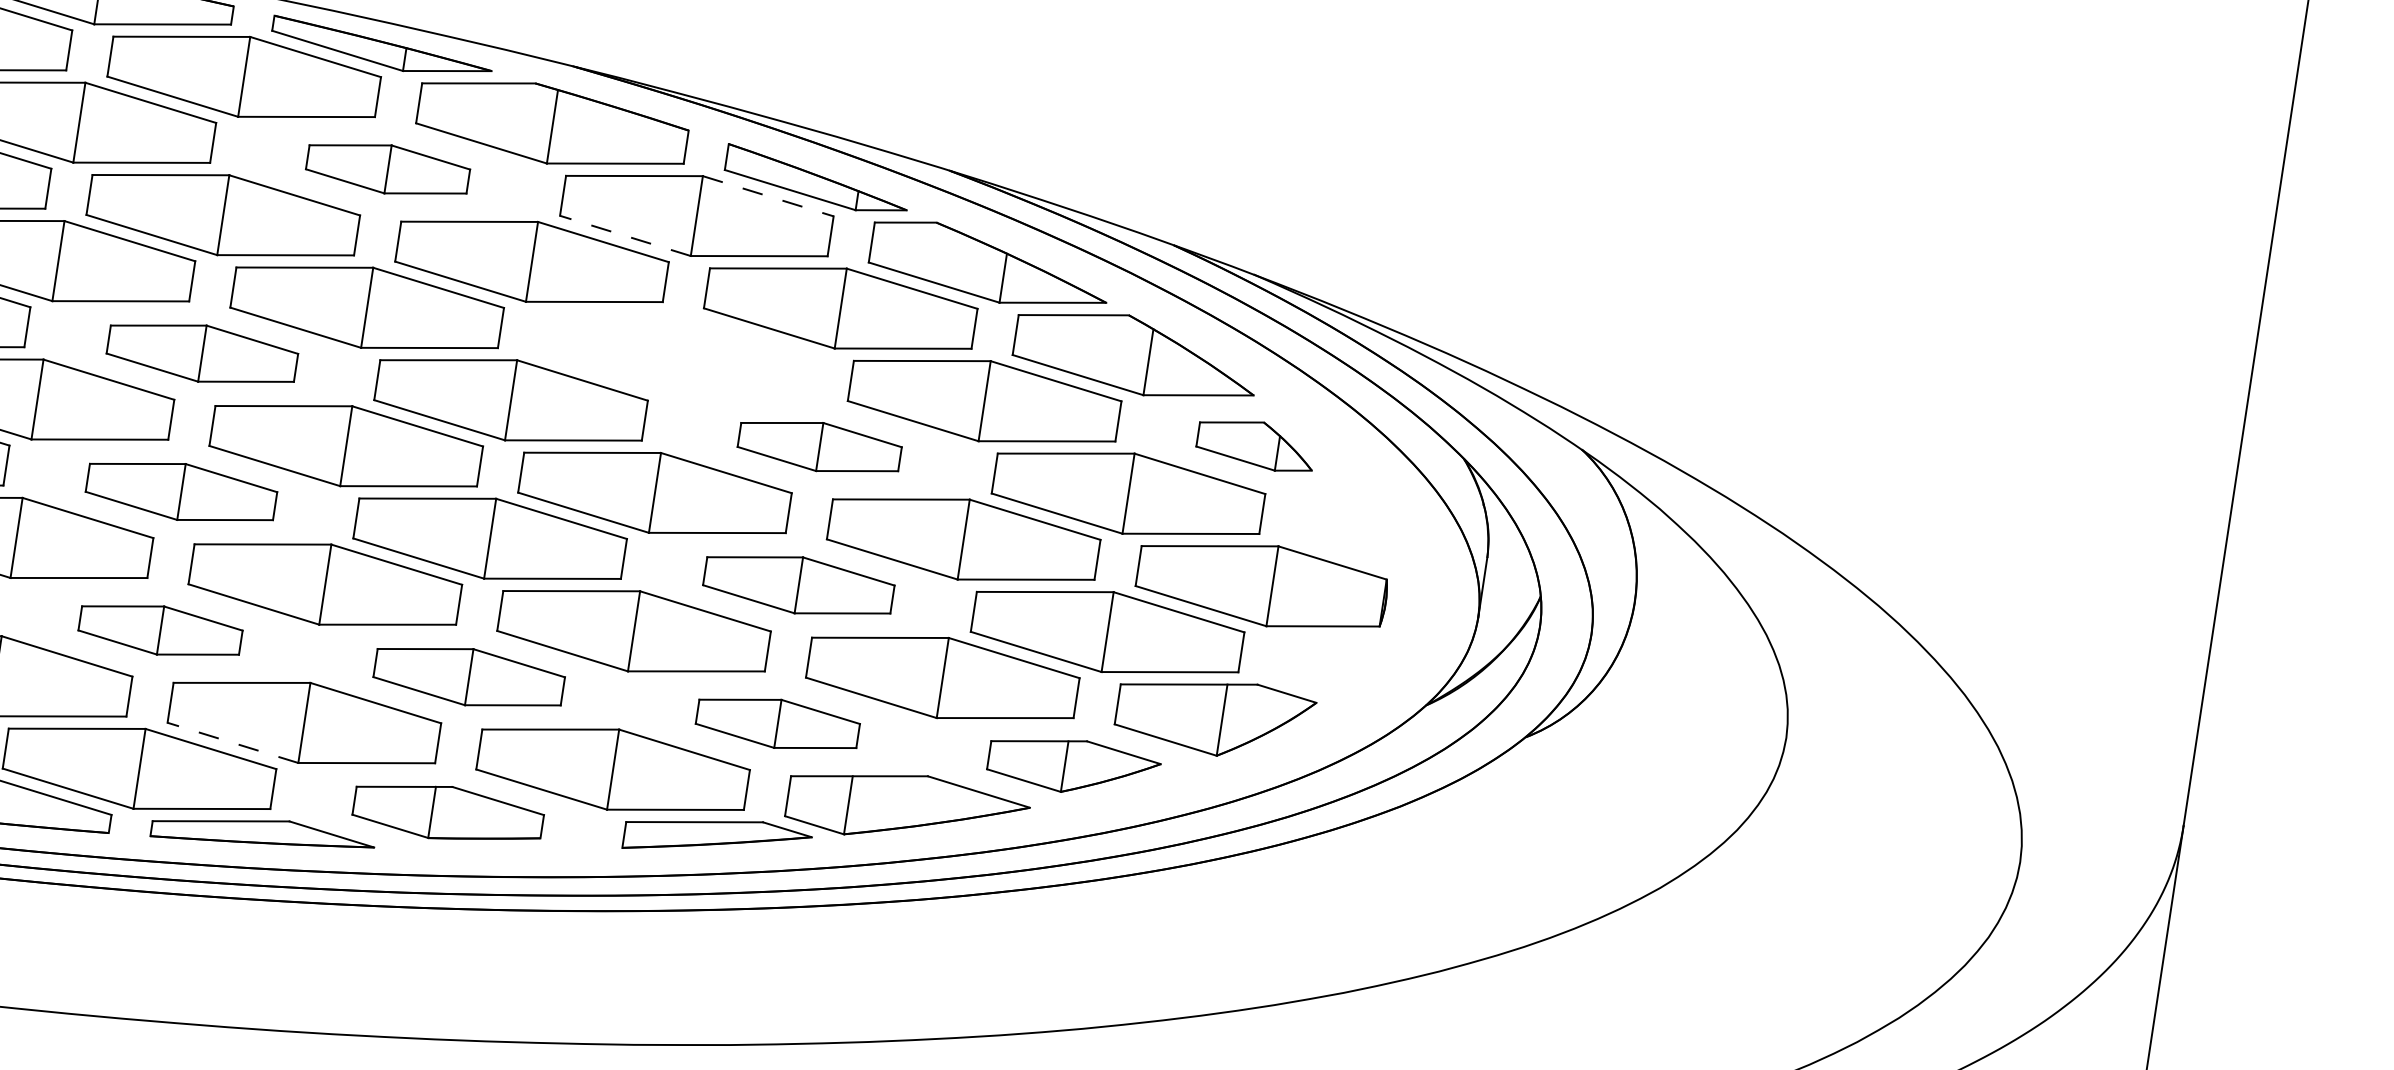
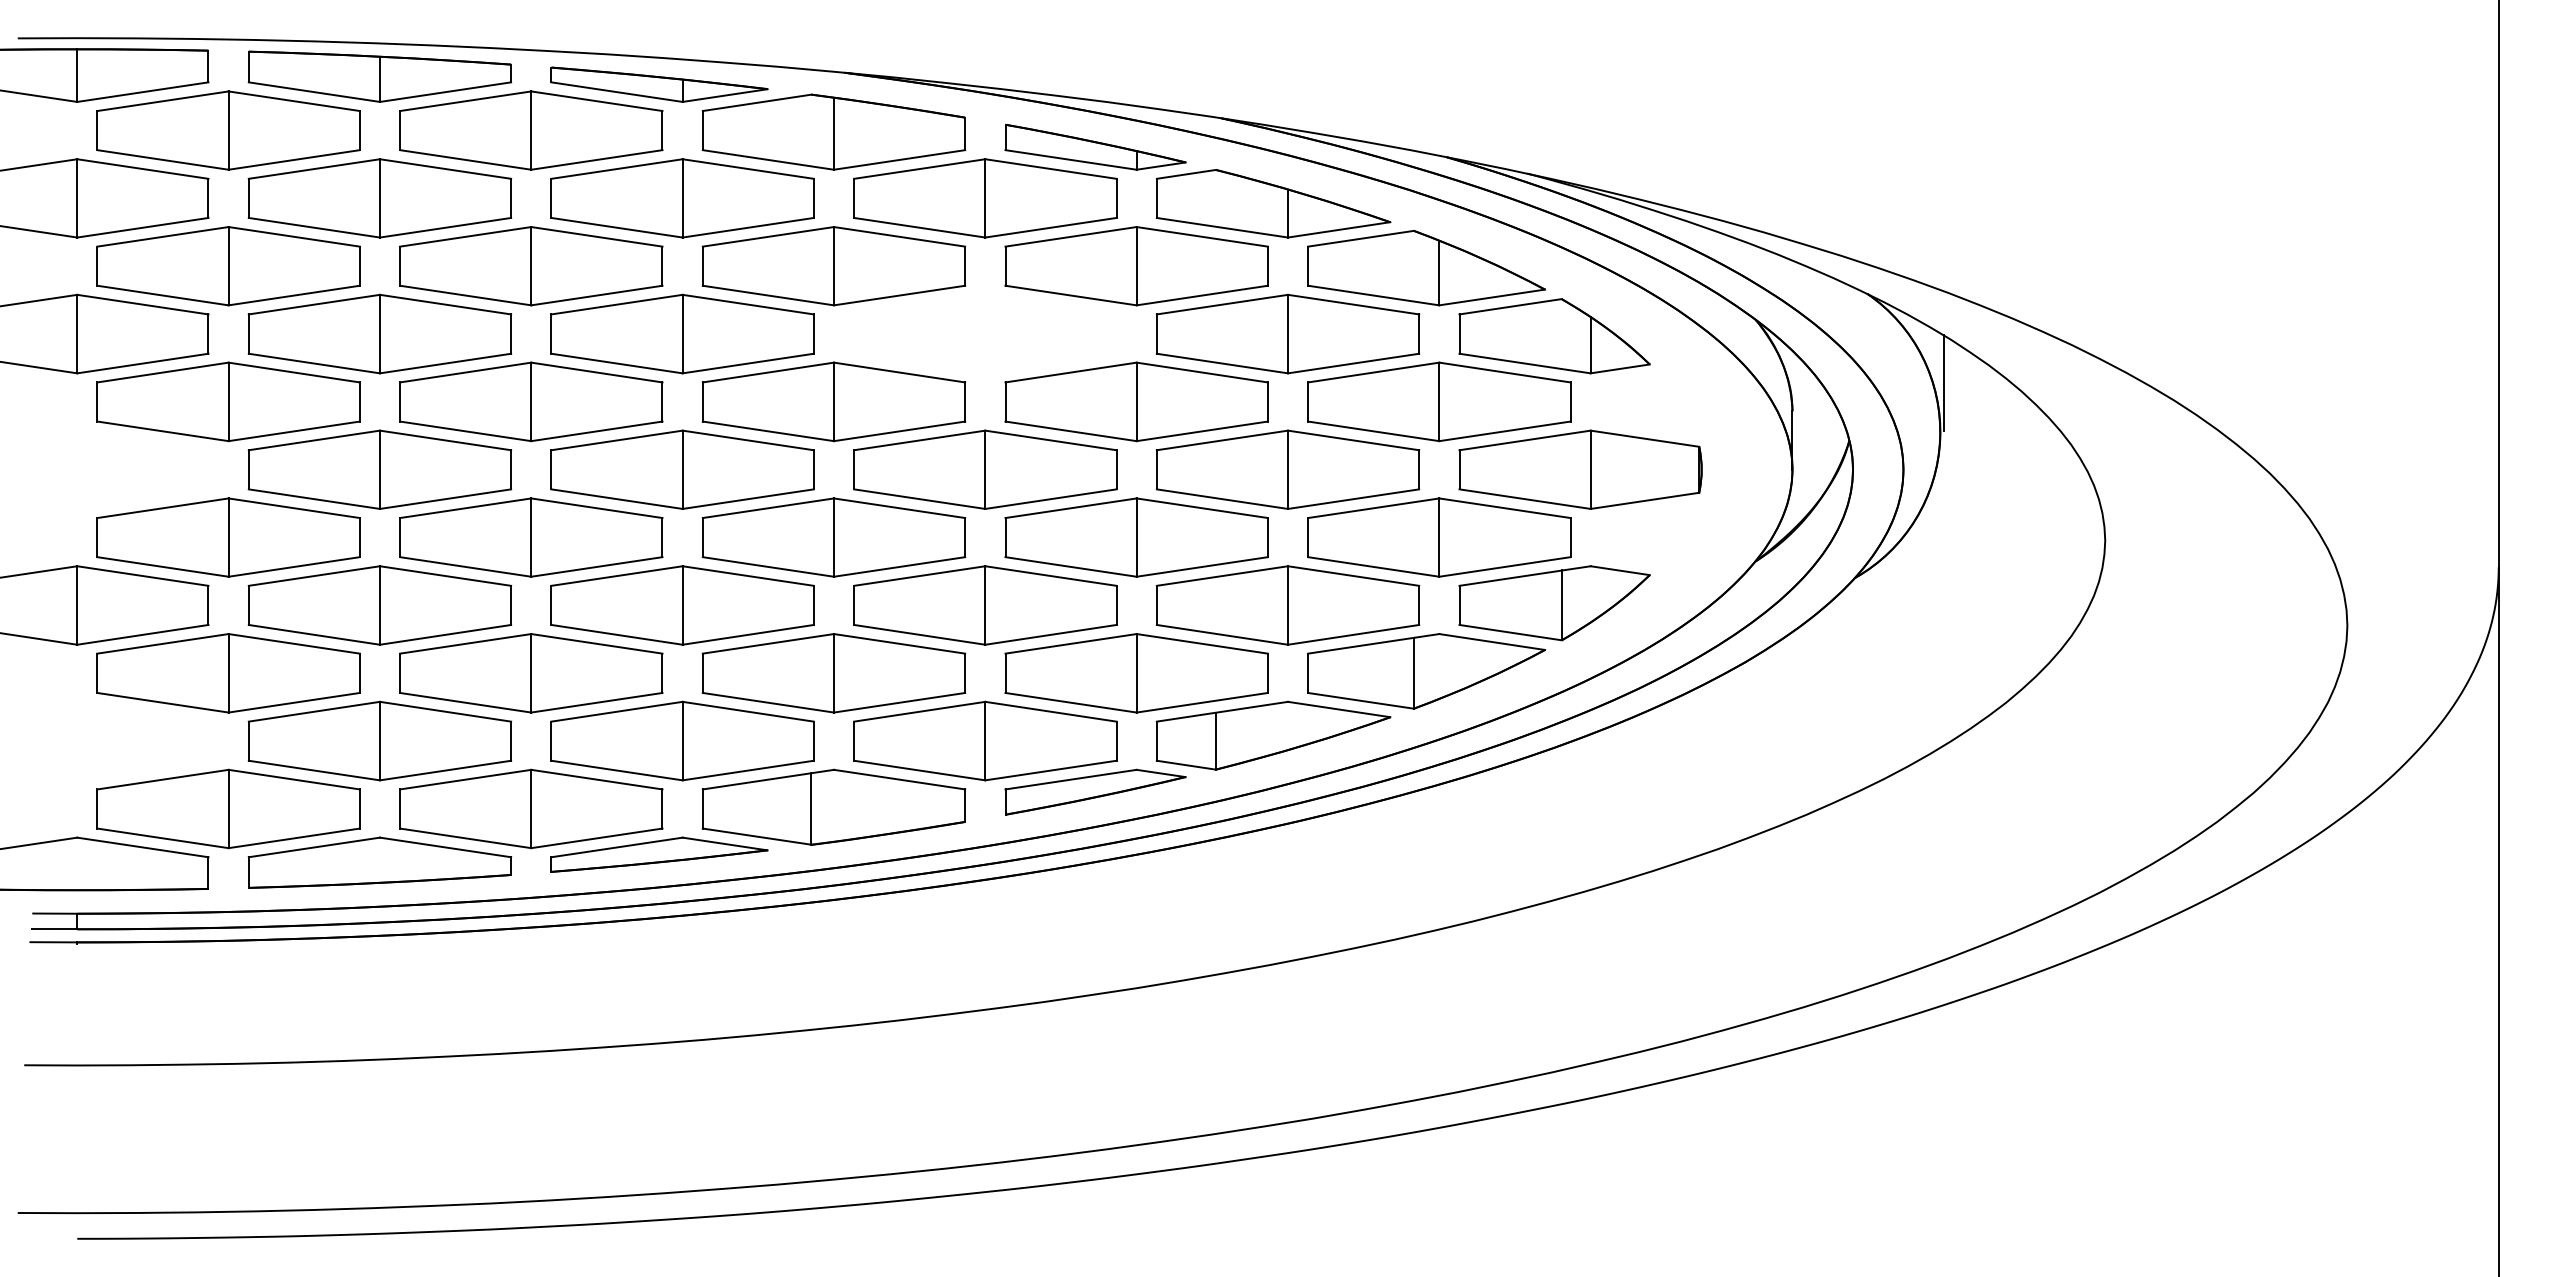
part: (387, 169) -> (682, 198), size x1.67
line: (768, 196) -> (1051, 169), dashed -> solid
line: (625, 235) -> (919, 227), dashed -> solid
part: (202, 353) -> (531, 401), size x1.43
part: (1256, 444) -> (1554, 336), size x1.67
part: (819, 446) -> (1136, 401), size x1.67
part: (181, 491) -> (531, 537), size x1.43
line: (1645, 551) -> (1943, 382), added
part: (798, 585) -> (1136, 537), size x1.43
part: (160, 630) -> (531, 673), size x1.67
part: (468, 677) -> (833, 673), size x1.43
part: (777, 724) -> (1136, 673), size x1.67
line: (232, 742) -> (616, 770), dashed -> solid
part: (1073, 766) -> (1426, 671), size x1.43
part: (448, 812) -> (833, 806), size x1.43

